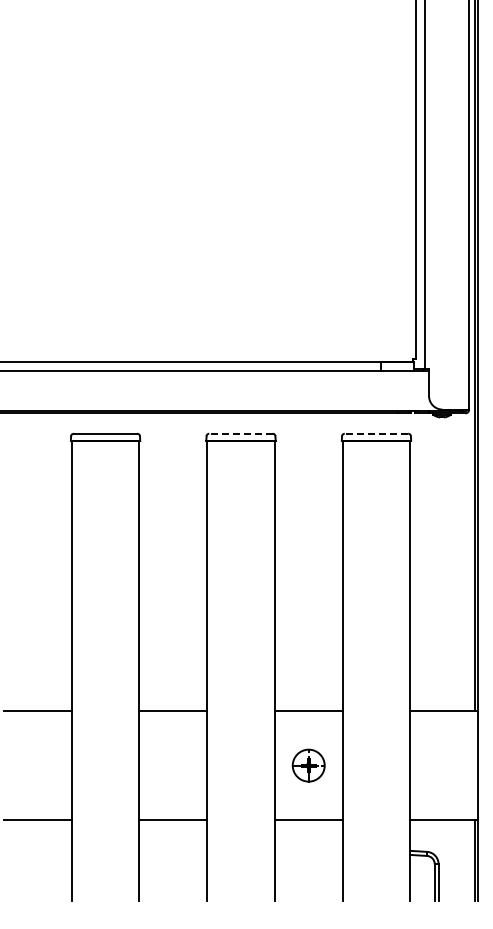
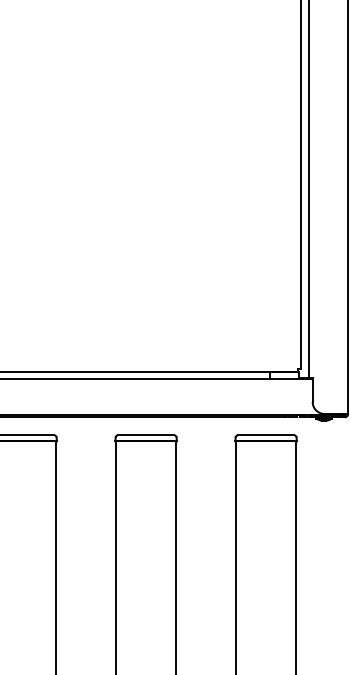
line: (241, 433) -> (146, 435), dashed -> solid
line: (376, 433) -> (266, 435), dashed -> solid

